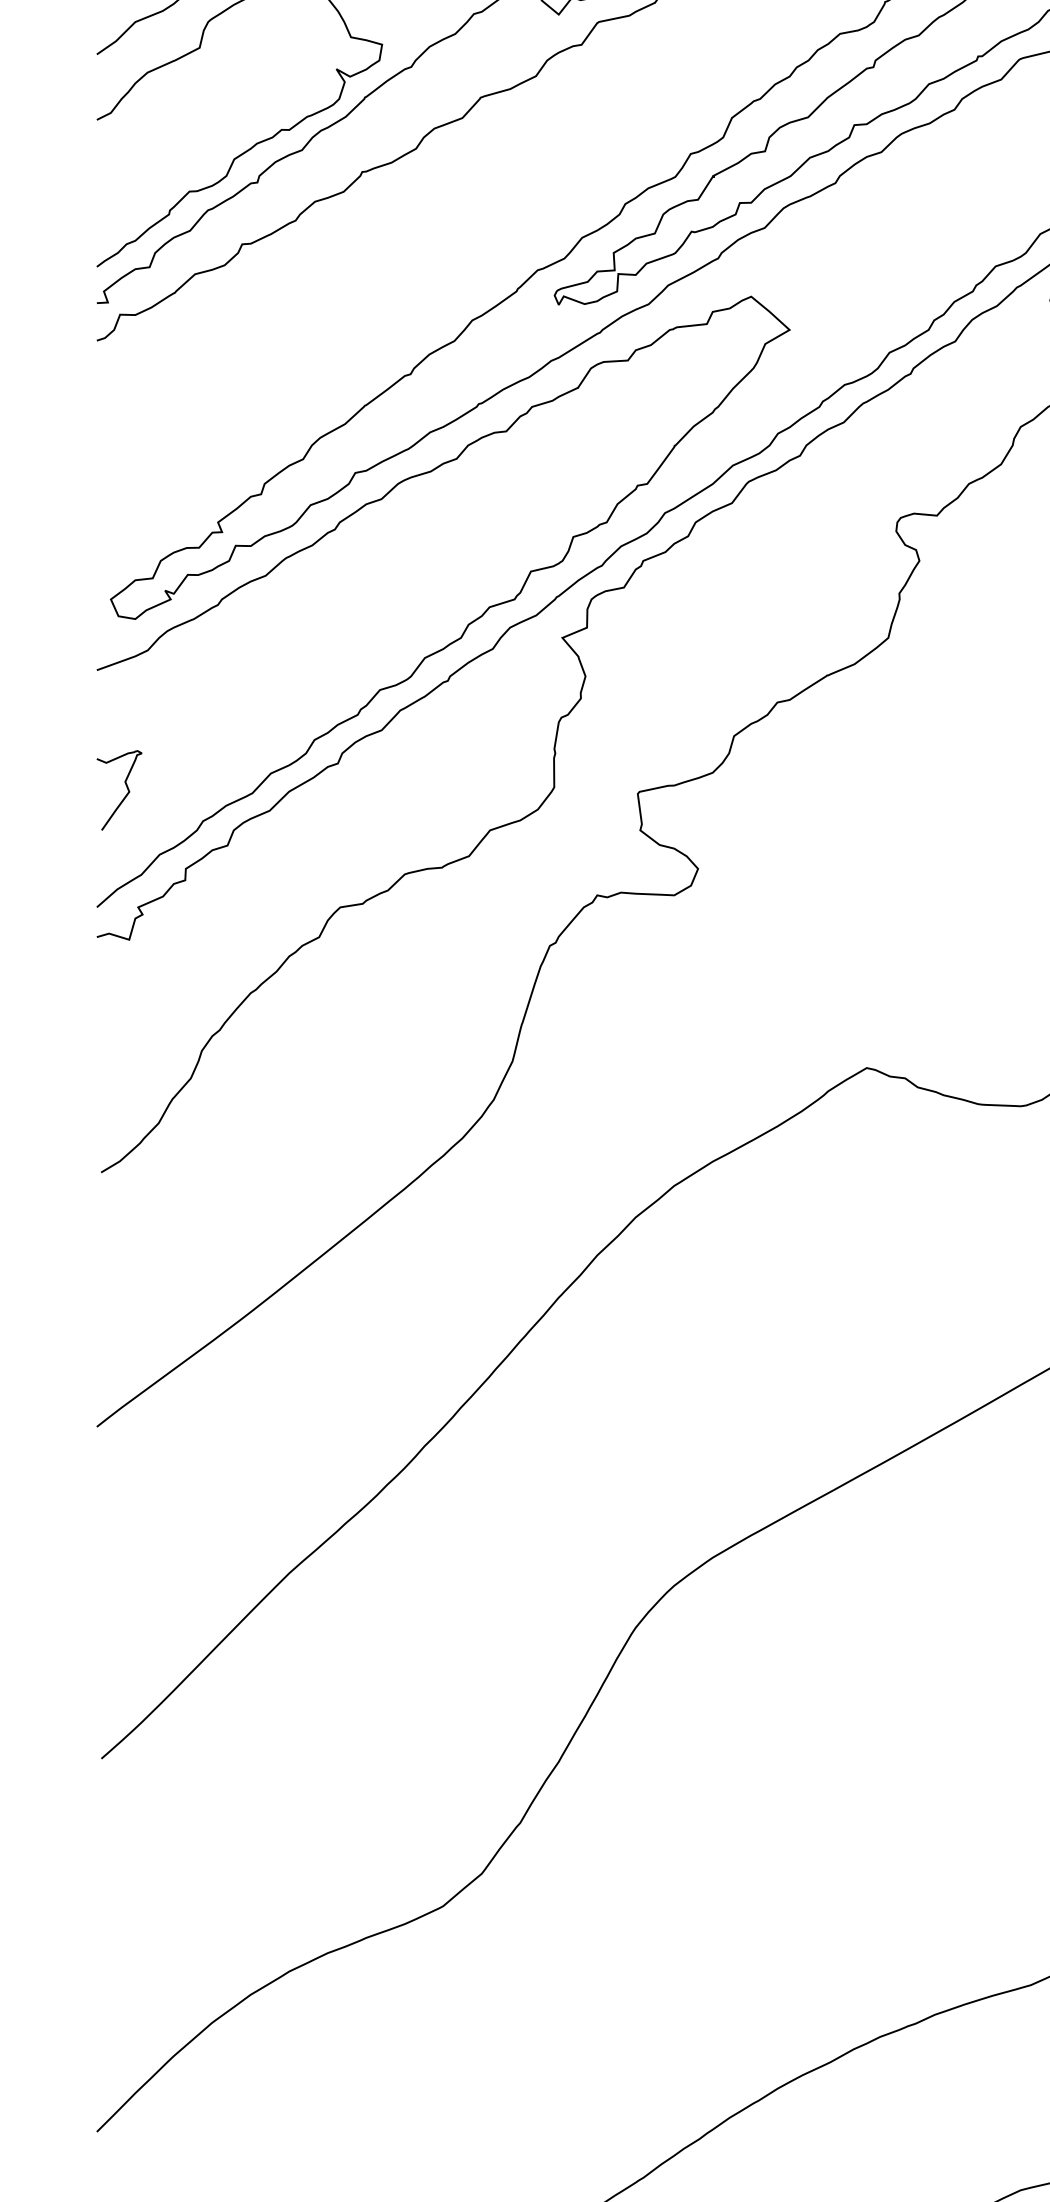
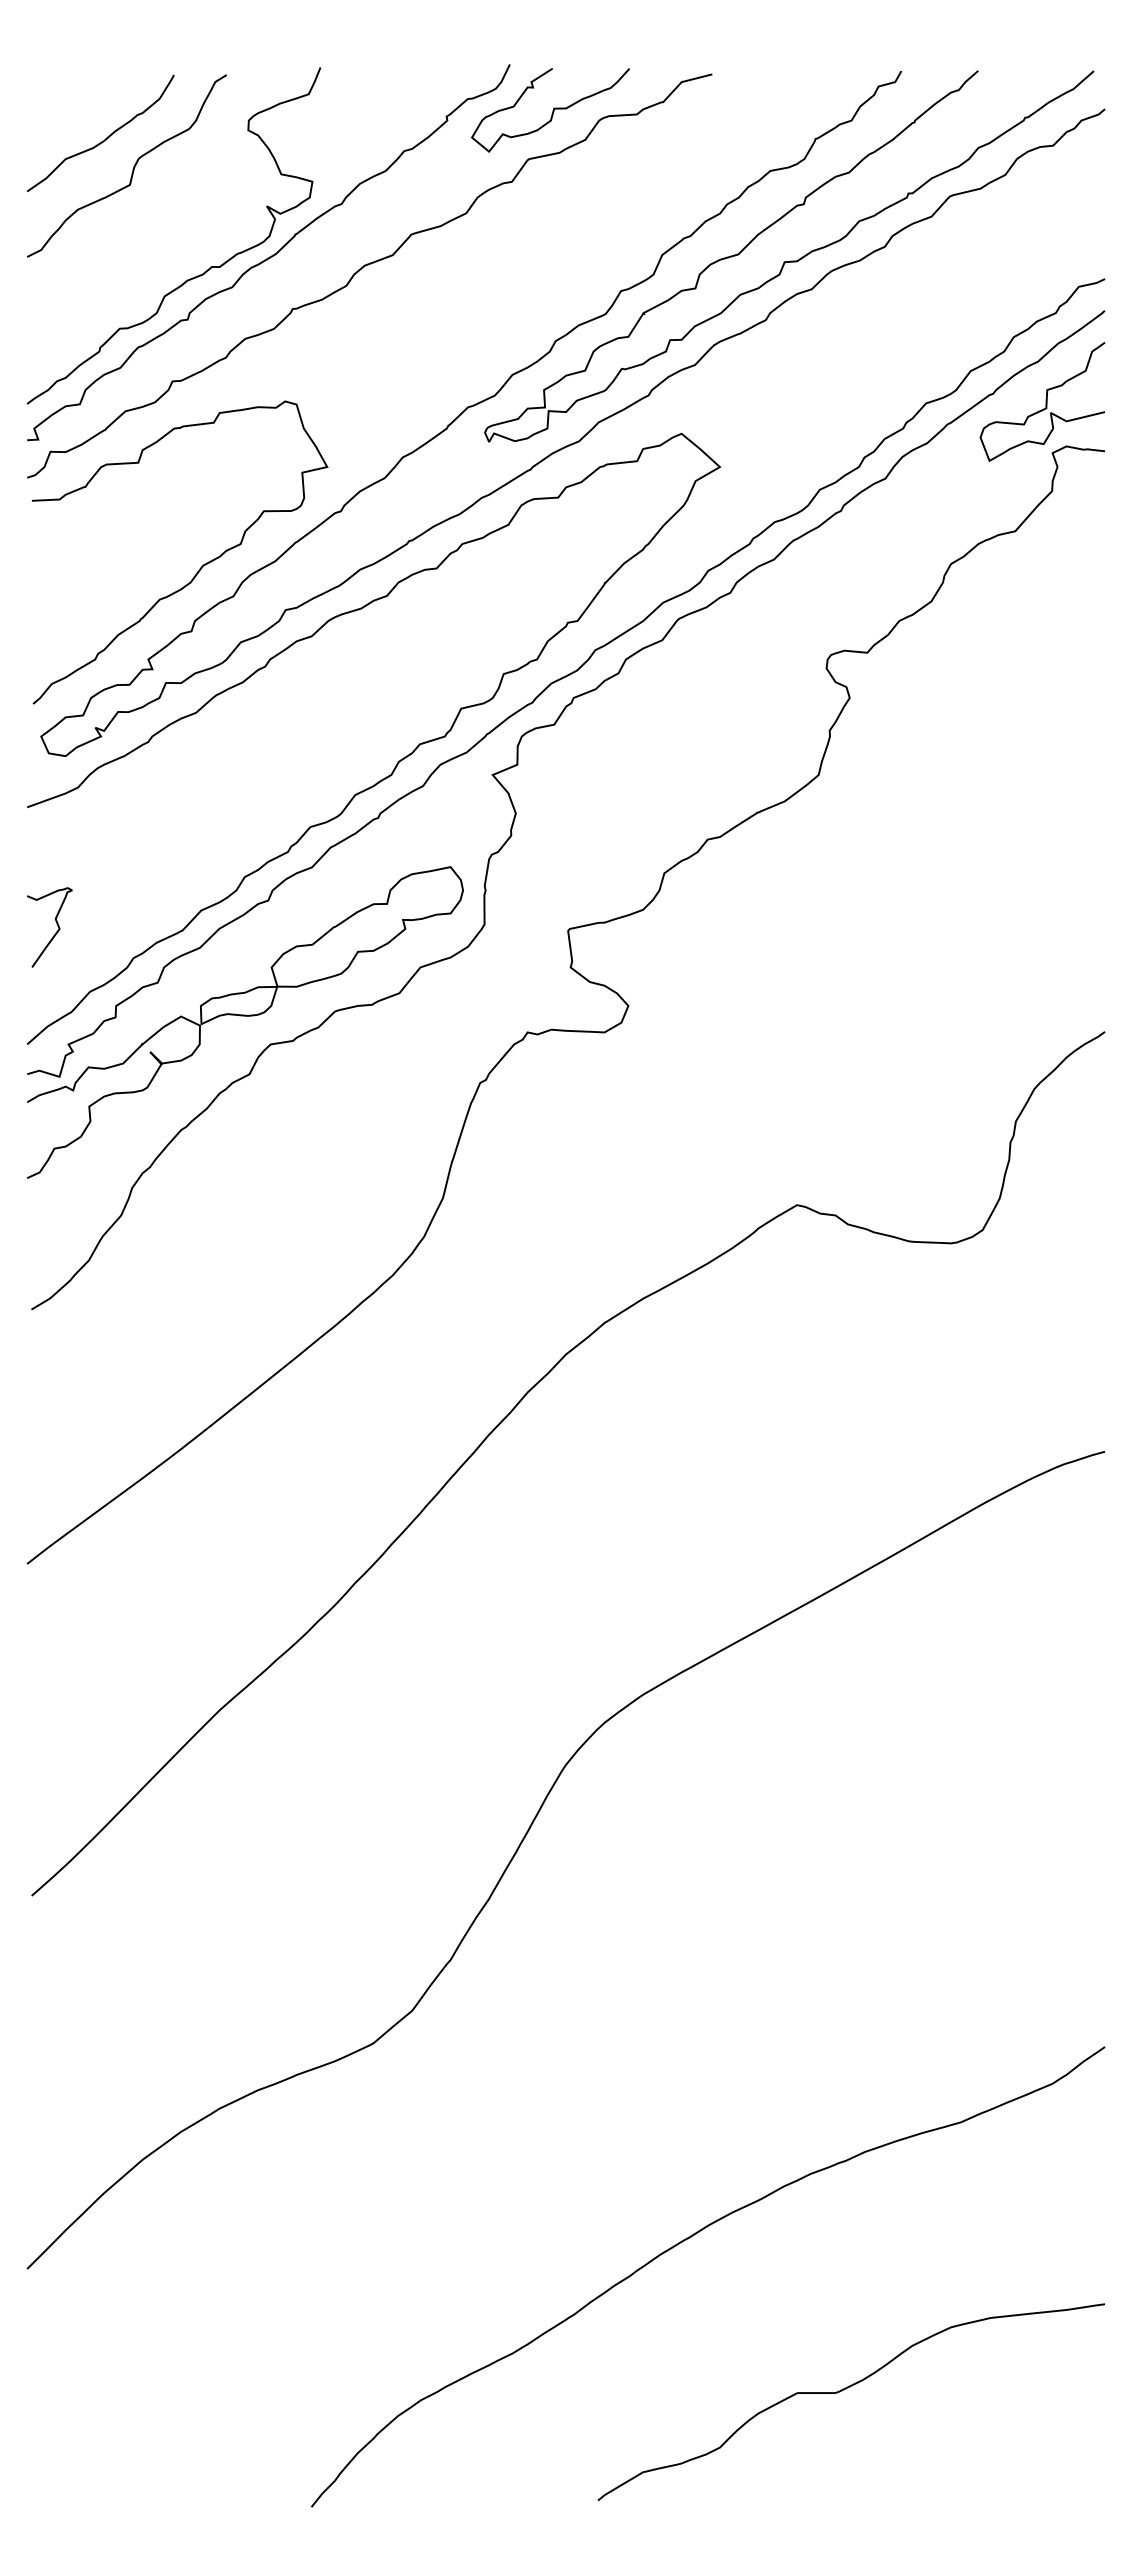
curve: (269, 431) -> (199, 568), added
part: (315, 885) -> (245, 1022), added

